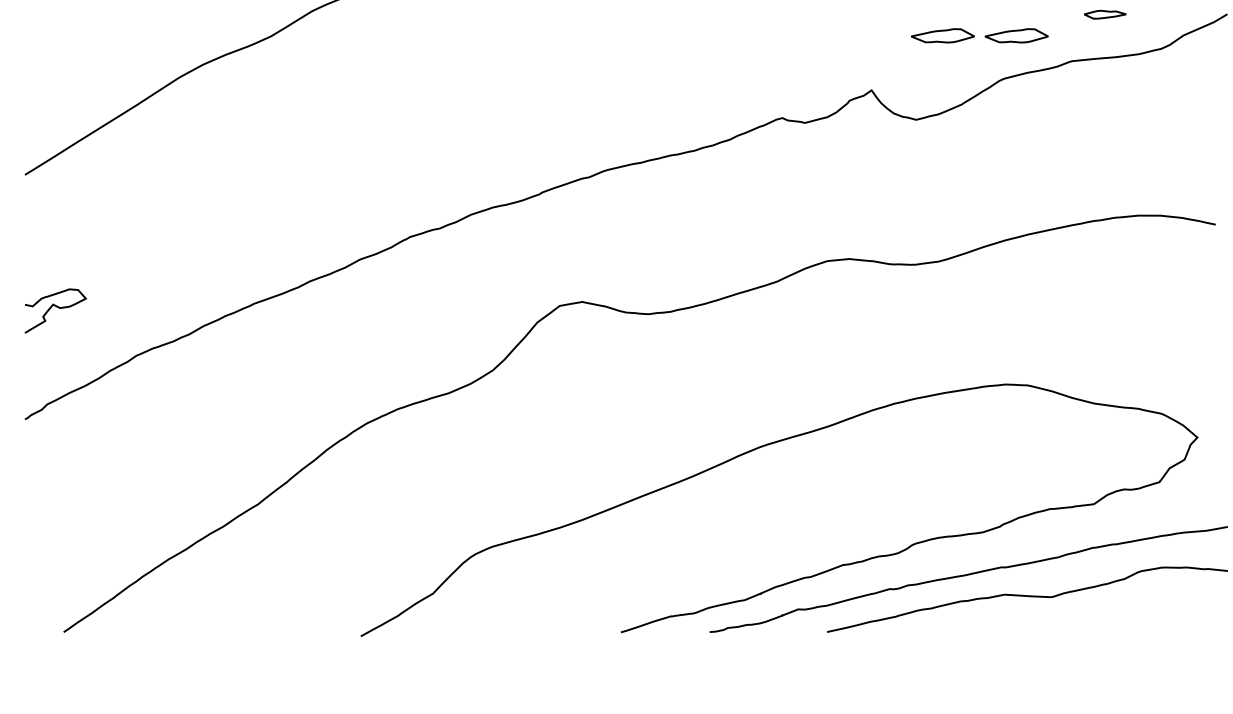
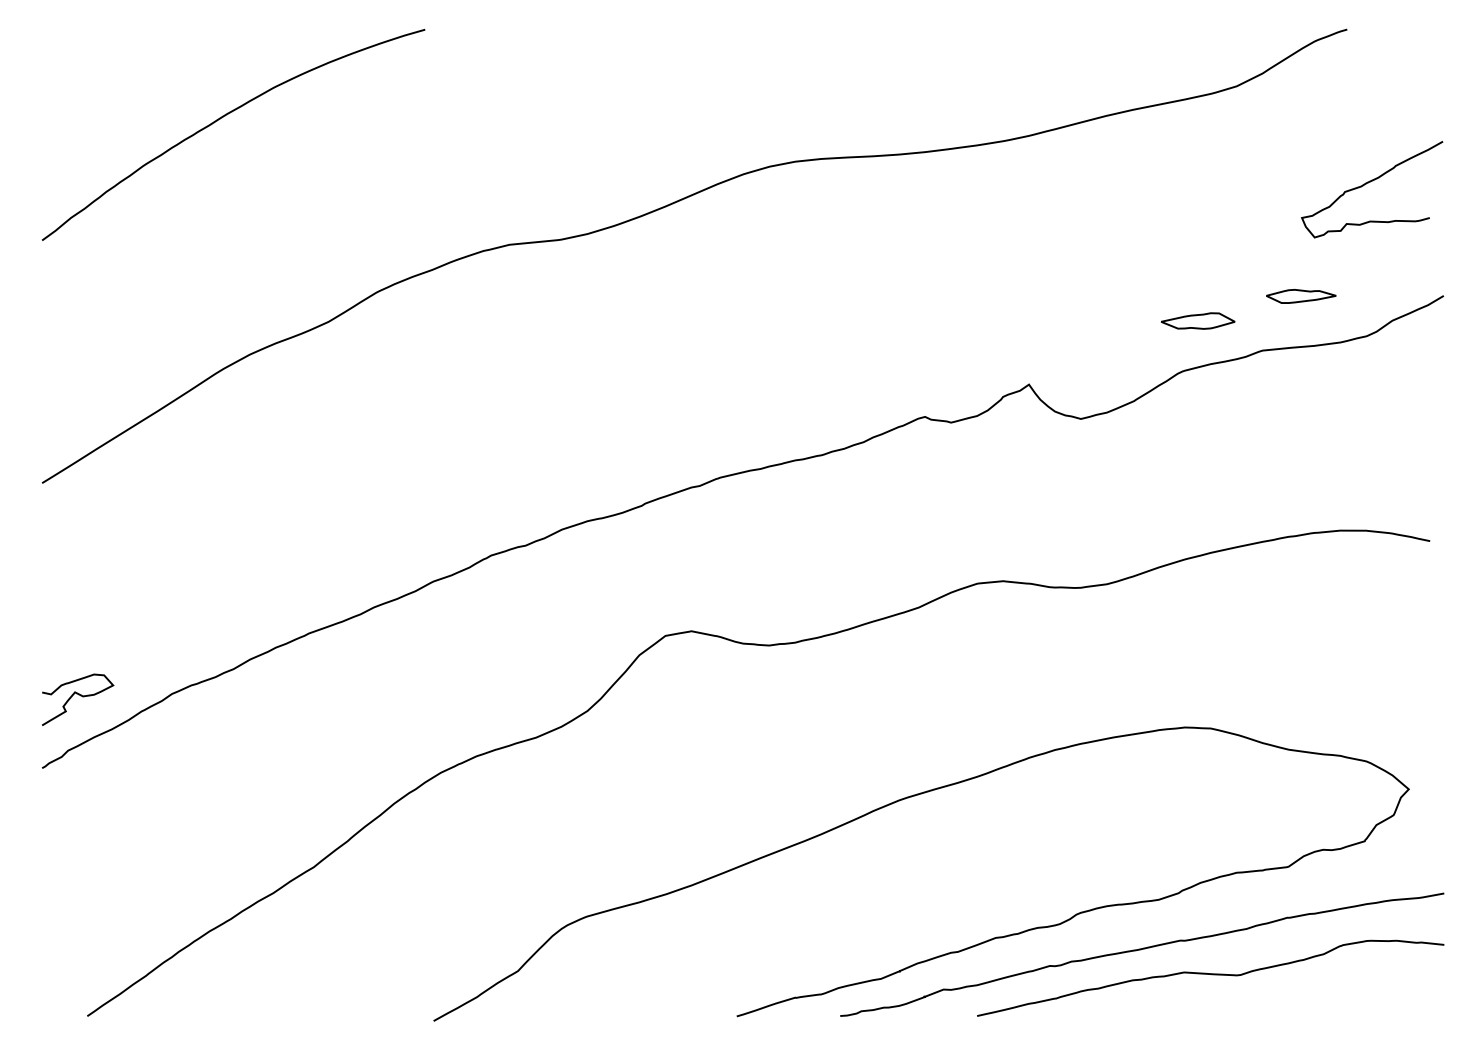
part: (1105, 14) -> (1301, 296), size x1.43
part: (943, 35) -> (1112, 320), removed
curve: (57, 308) -> (80, 696), moved

